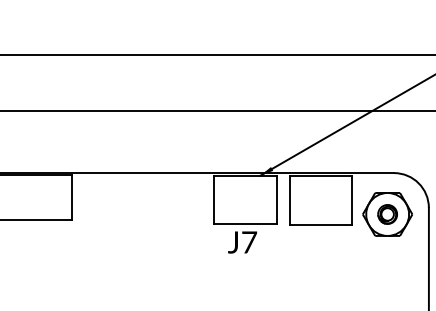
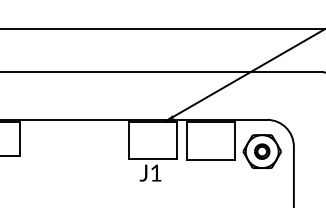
text: (249, 242) -> (156, 173), J7 -> J1

